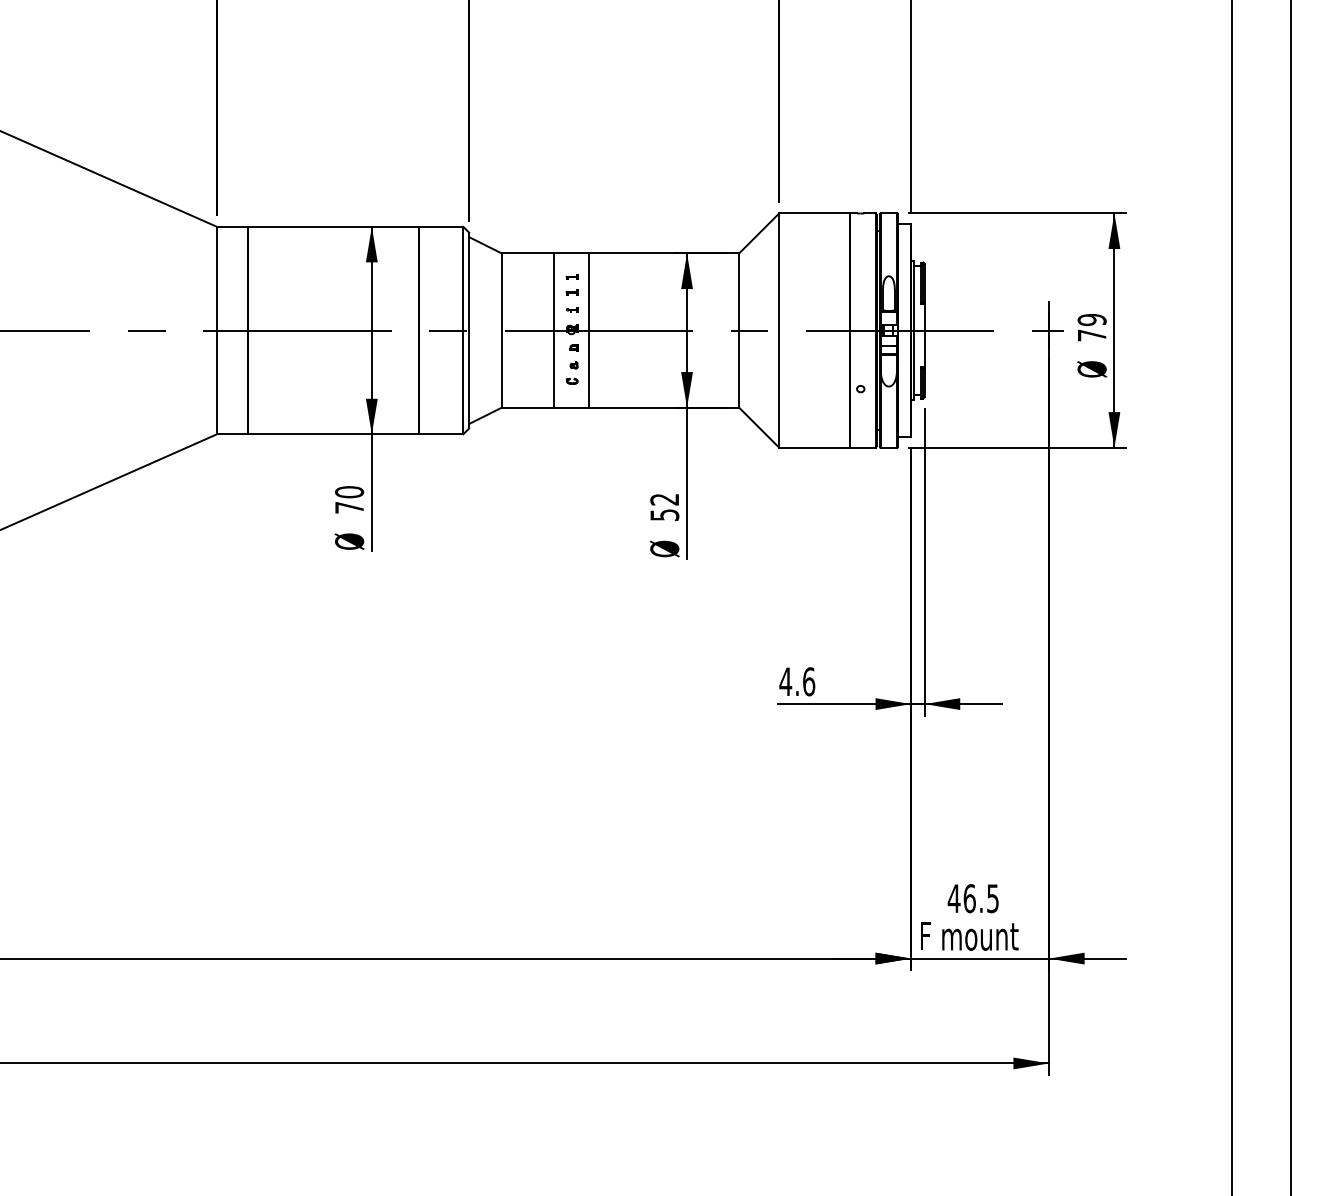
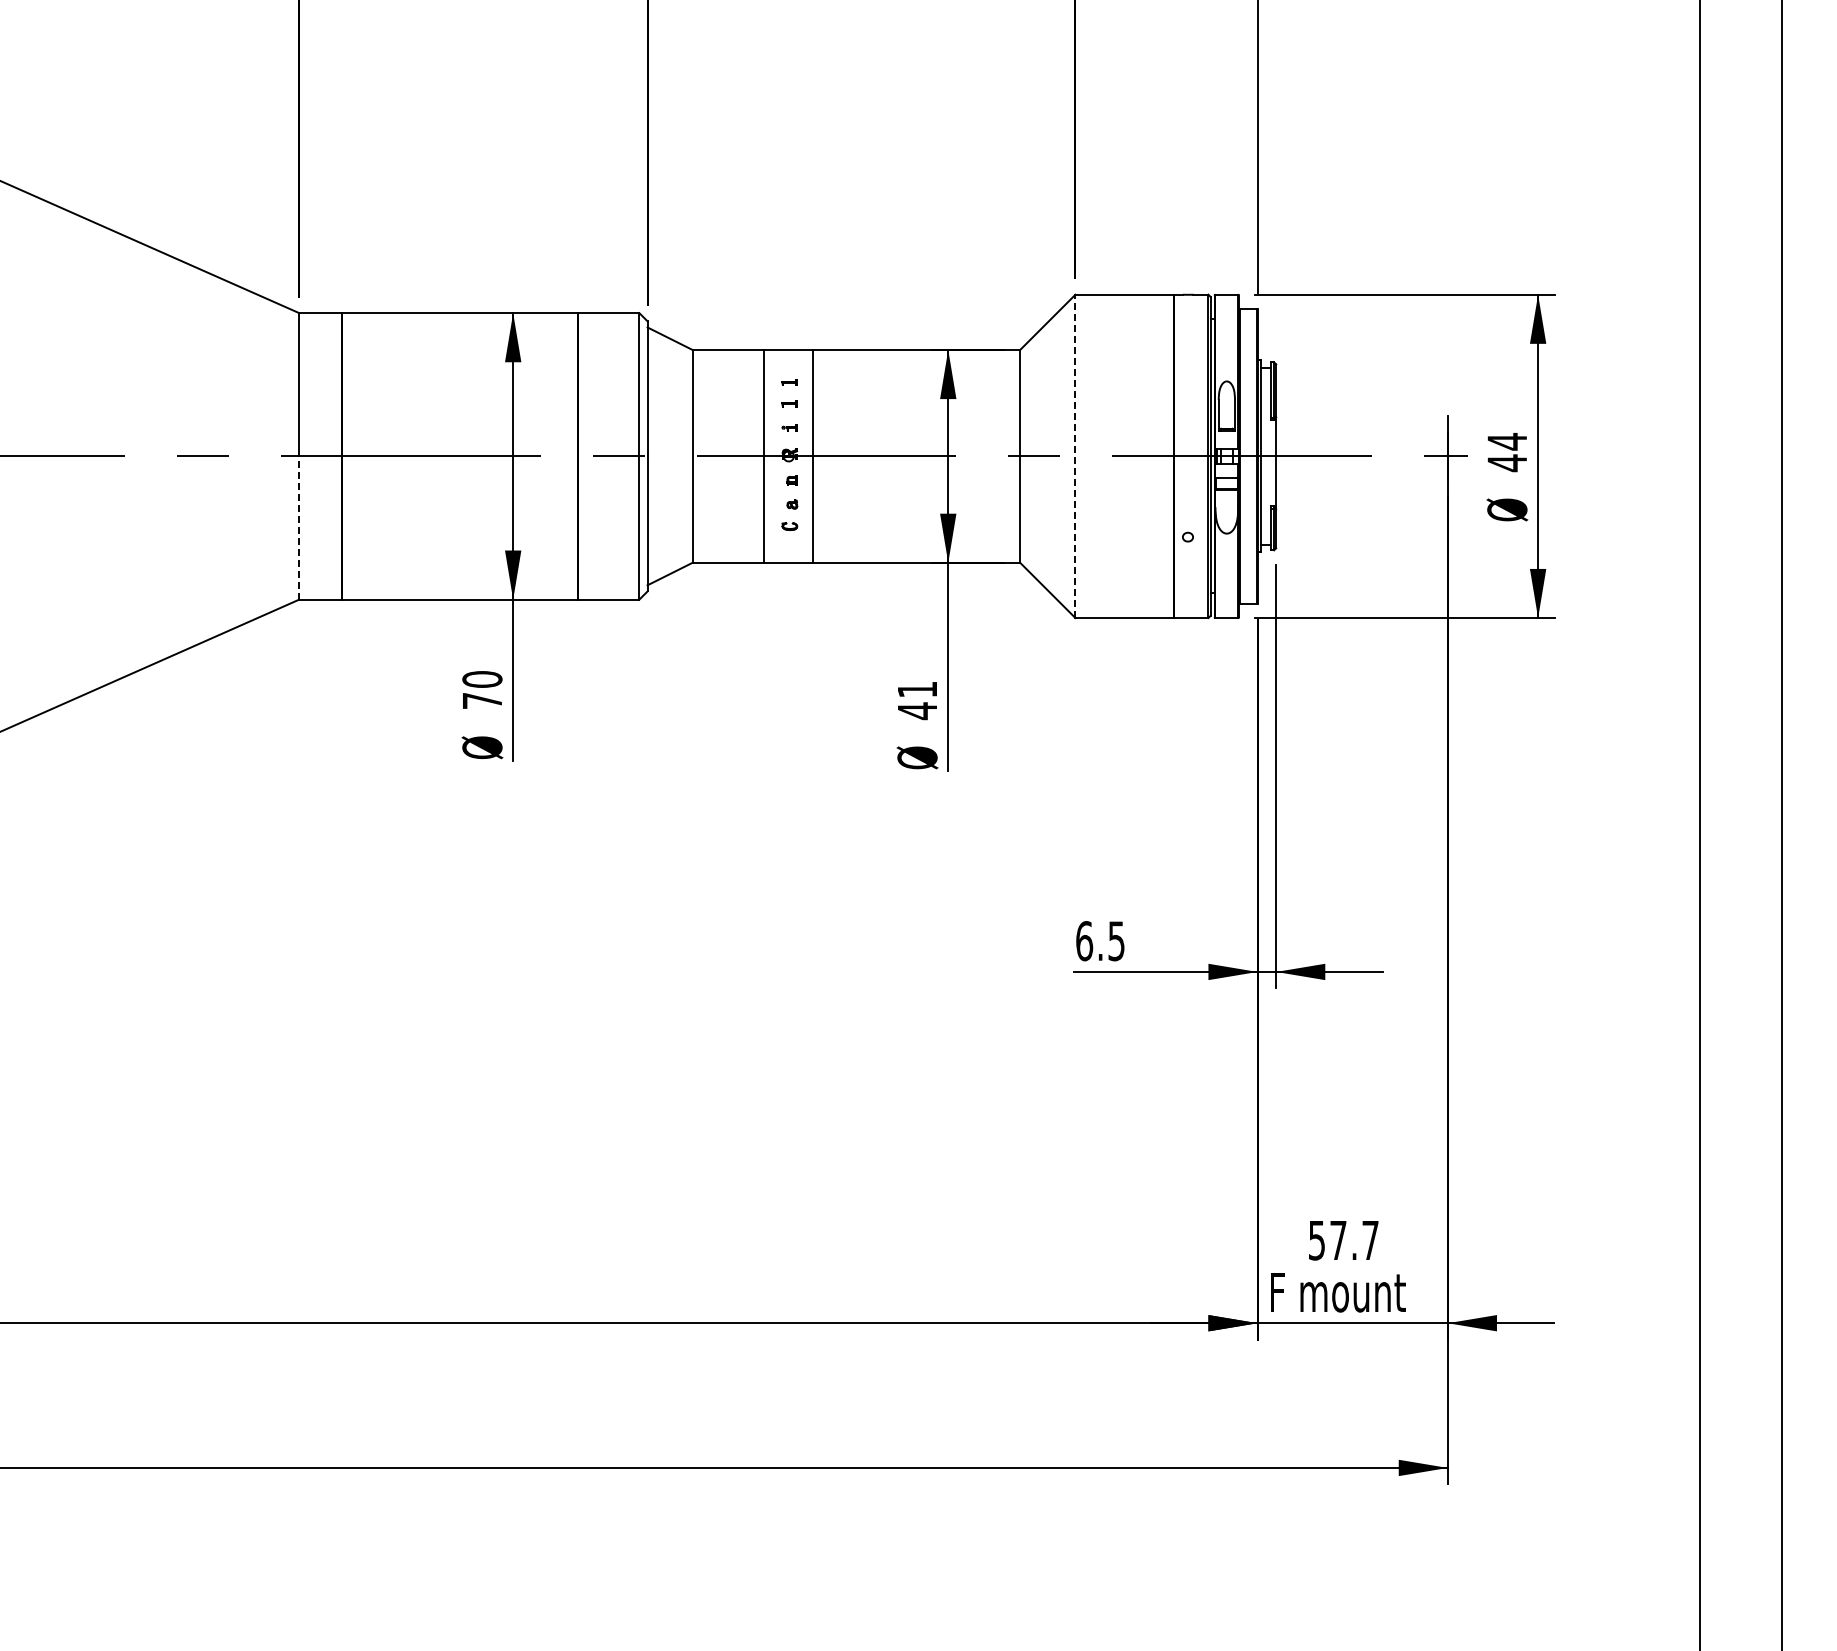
text: (1092, 327) -> (1507, 452), 79 -> 44
line: (779, 330) -> (1075, 456), solid -> dashed
line: (217, 382) -> (299, 528), solid -> dashed
text: (664, 508) -> (917, 701), 52 -> 41
text: (797, 682) -> (1100, 941), 4.6 -> 6.5
text: (973, 898) -> (1343, 1240), 46.5 -> 57.7

